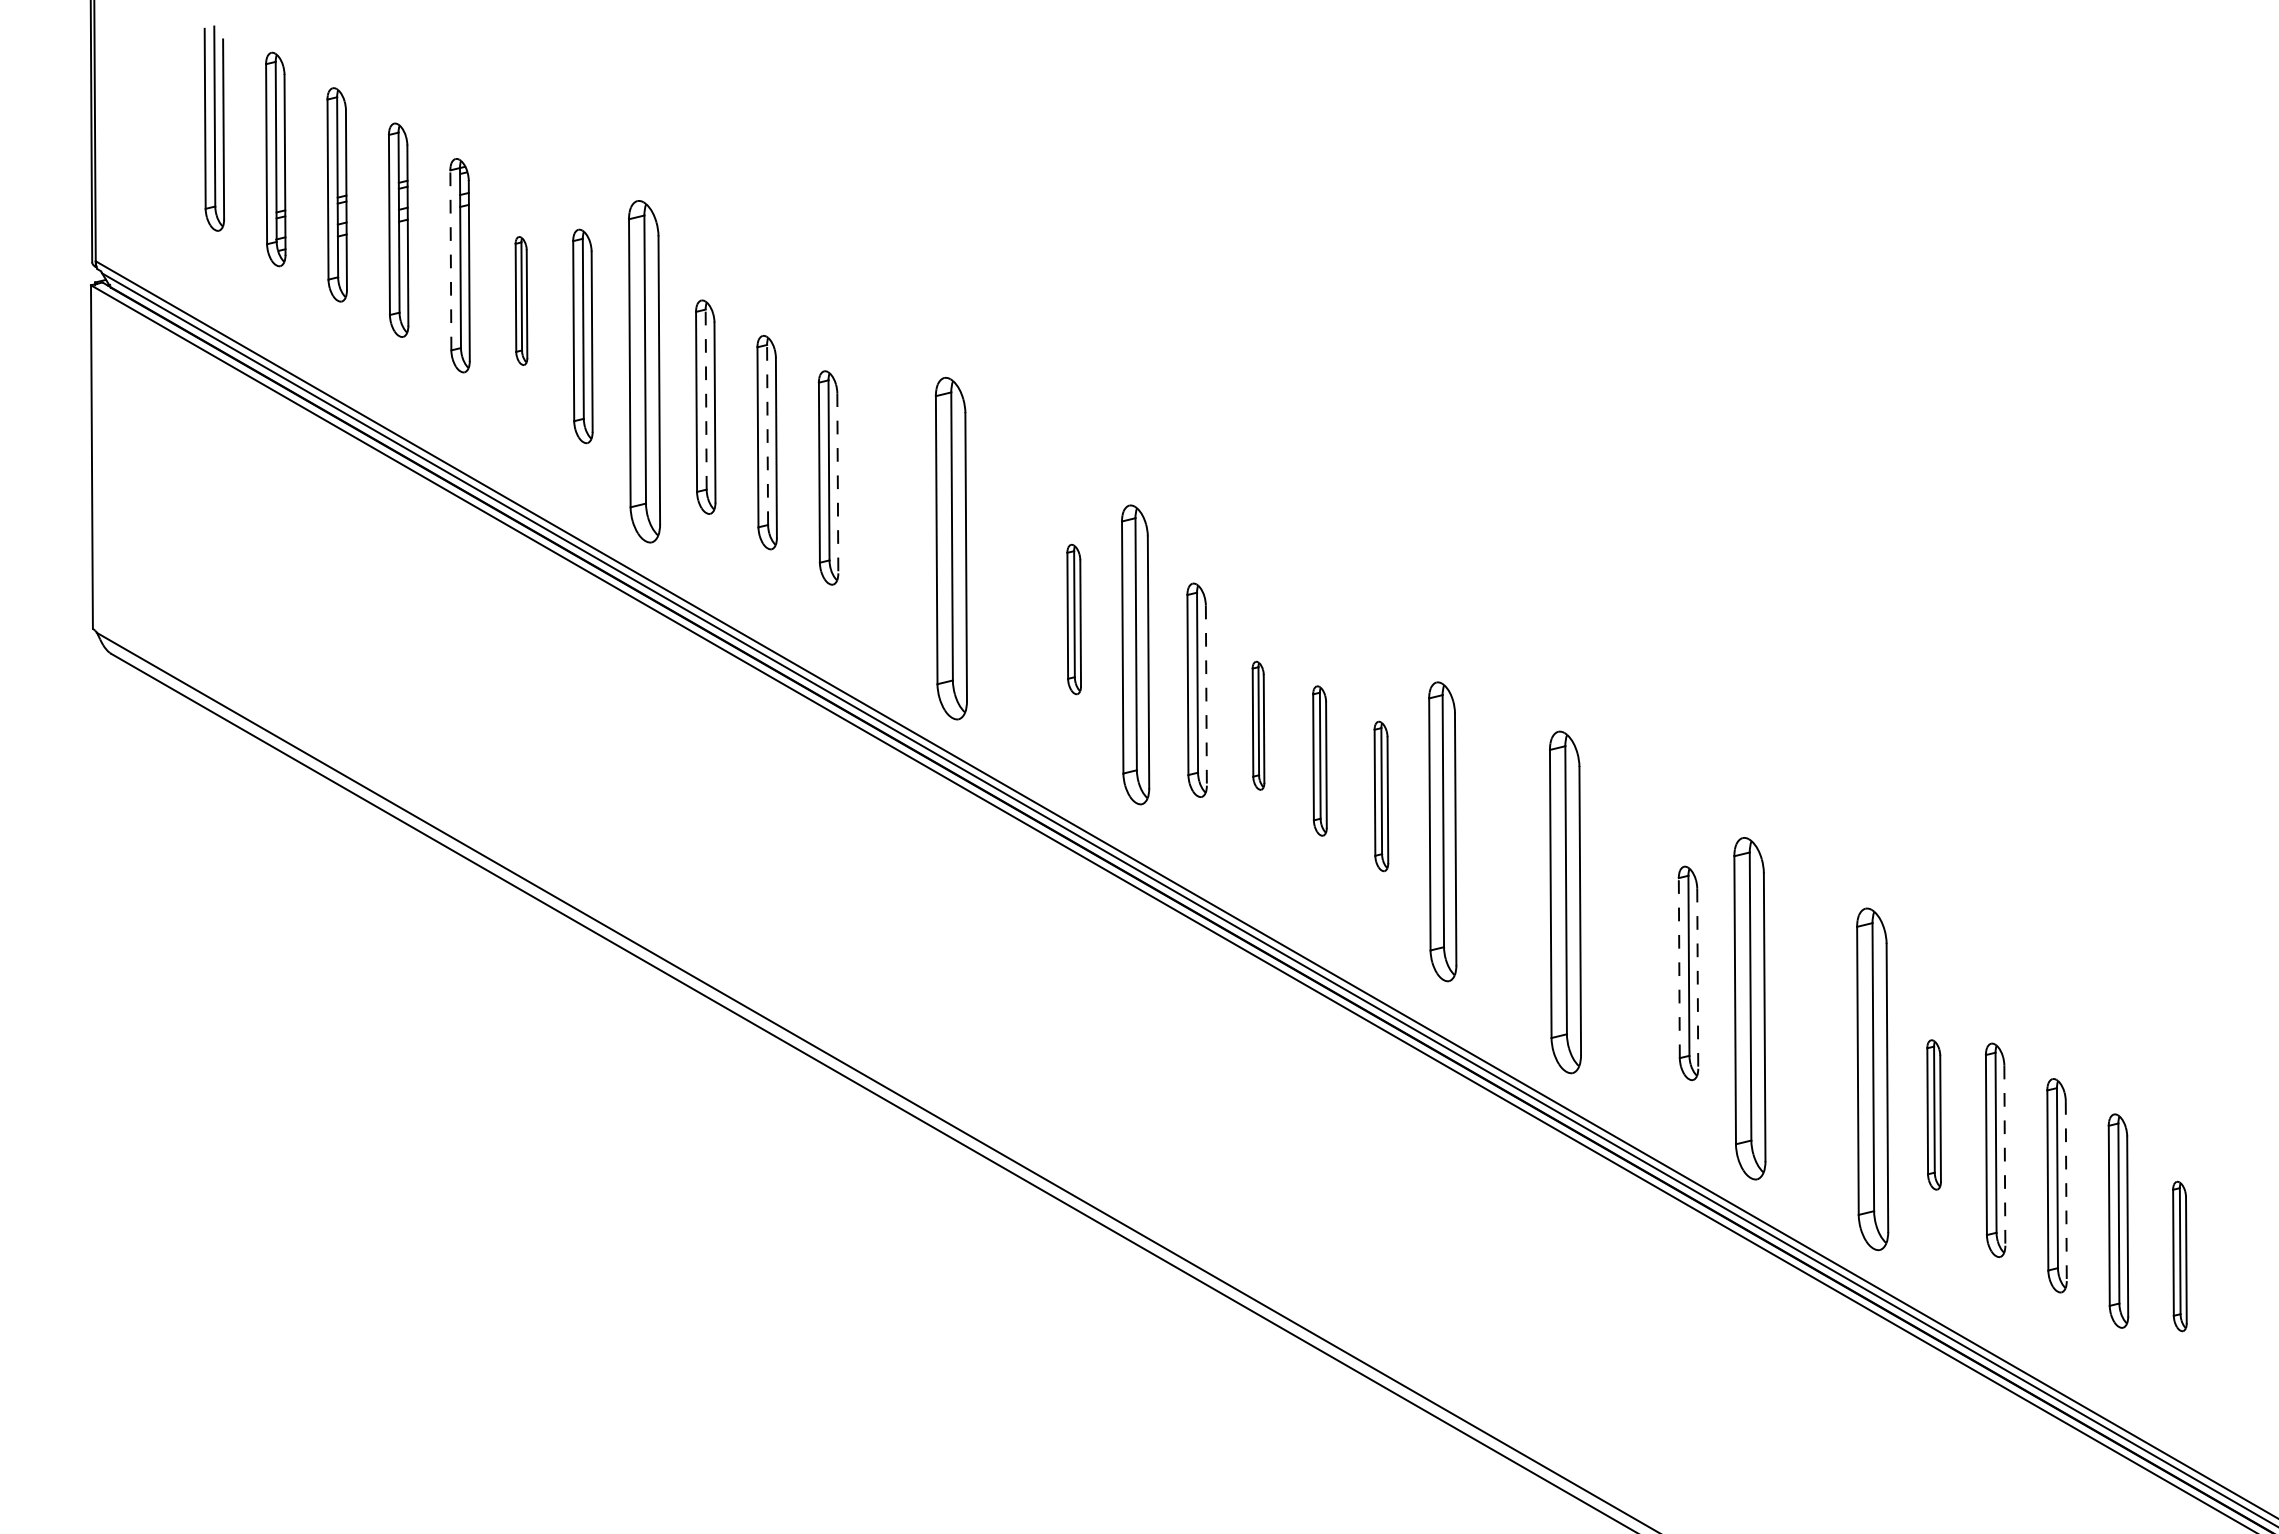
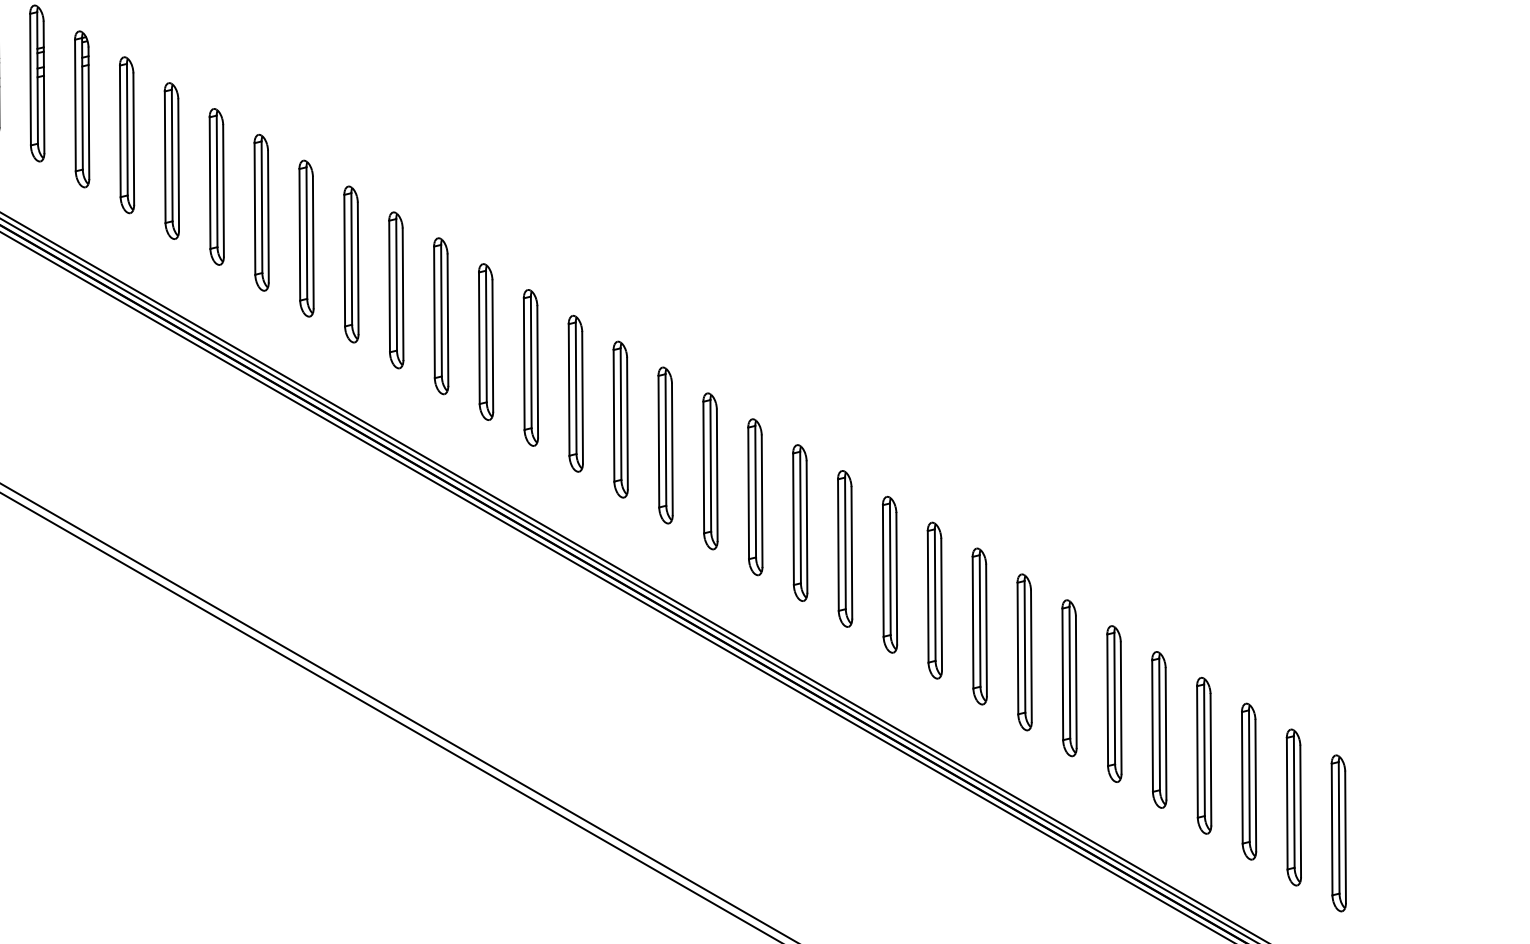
line: (450, 259) -> (75, 104), dashed -> solid
part: (521, 300) -> (127, 134), size x1.67
part: (643, 371) -> (216, 186), size x0.62
line: (706, 399) -> (262, 207), dashed -> solid
line: (767, 434) -> (306, 232), dashed -> solid
line: (837, 483) -> (357, 268), dashed -> solid
part: (889, 512) -> (395, 289), added
part: (951, 548) -> (441, 316), size x0.62
part: (1012, 583) -> (485, 341), added
part: (1073, 619) -> (530, 367), size x1.43
part: (1135, 654) -> (575, 393), size x0.71
line: (1206, 696) -> (627, 424), dashed -> solid
part: (1258, 725) -> (665, 445), size x1.67
part: (1319, 760) -> (710, 470), size x1.43
part: (1381, 796) -> (755, 497), size x1.43
part: (1442, 831) -> (800, 522), size x0.71
part: (1503, 866) -> (844, 548), added
part: (1565, 902) -> (889, 574), size x0.62
part: (1626, 937) -> (934, 600), added
line: (1679, 967) -> (973, 622), dashed -> solid
line: (1697, 979) -> (986, 630), dashed -> solid
part: (1749, 1008) -> (1024, 652), size x0.62
part: (1810, 1043) -> (1068, 677), added
part: (1872, 1079) -> (1114, 704), size x0.62
part: (1933, 1114) -> (1158, 729), size x1.43
line: (2004, 1156) -> (1210, 760), dashed -> solid
line: (2066, 1191) -> (1255, 785), dashed -> solid
part: (2179, 1256) -> (1338, 833), size x1.43

